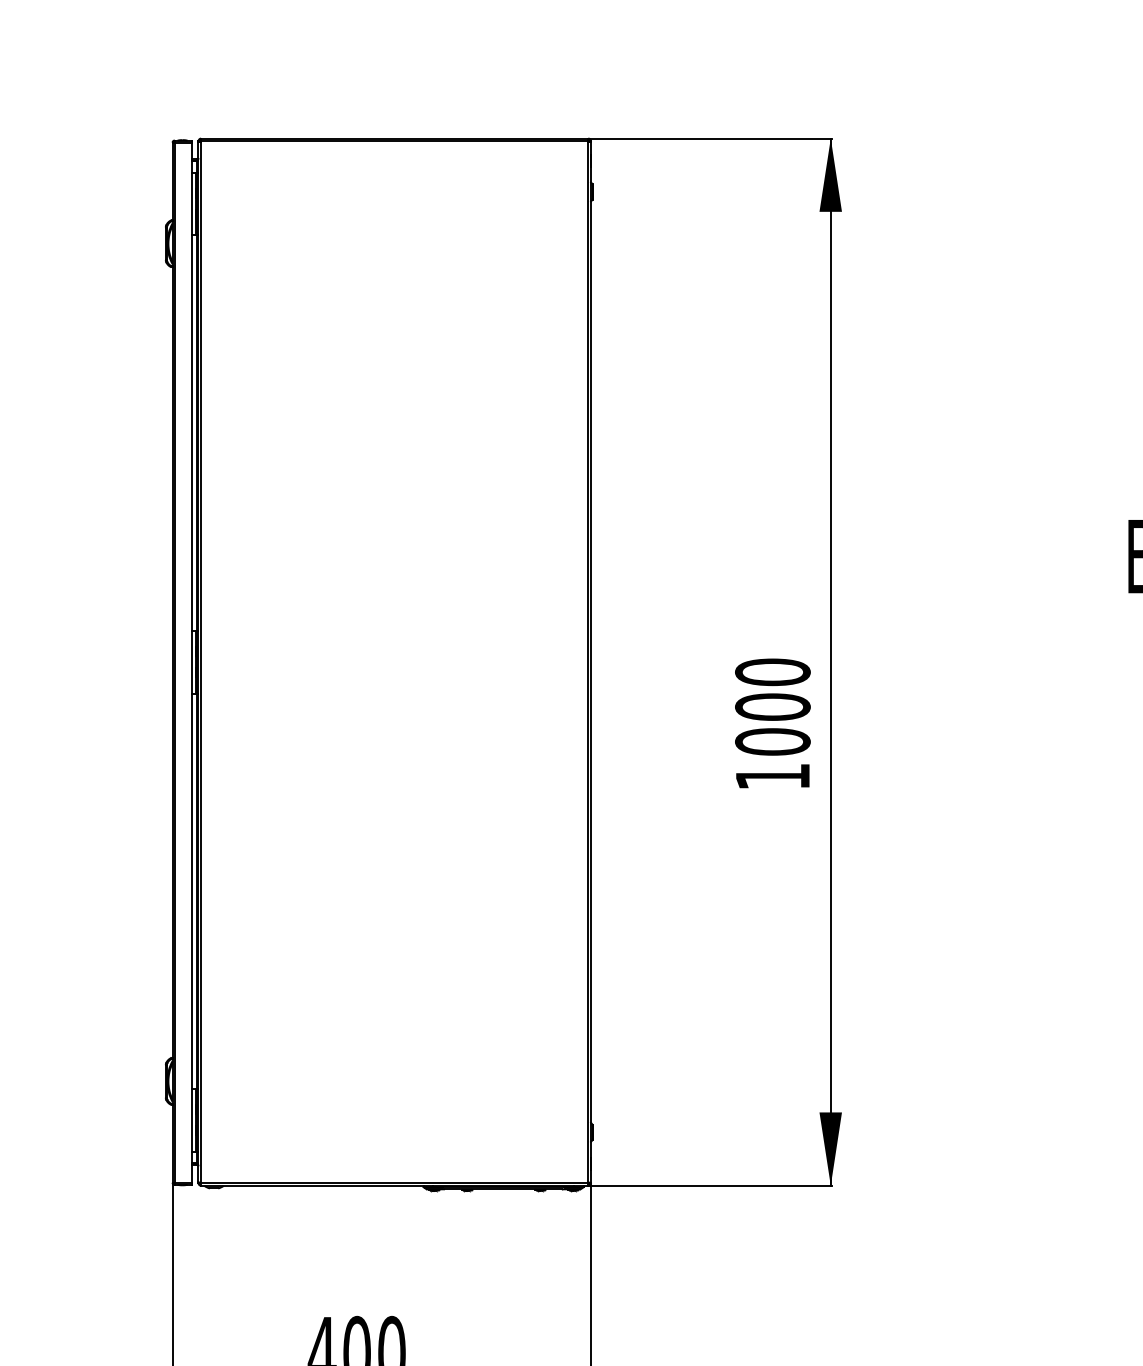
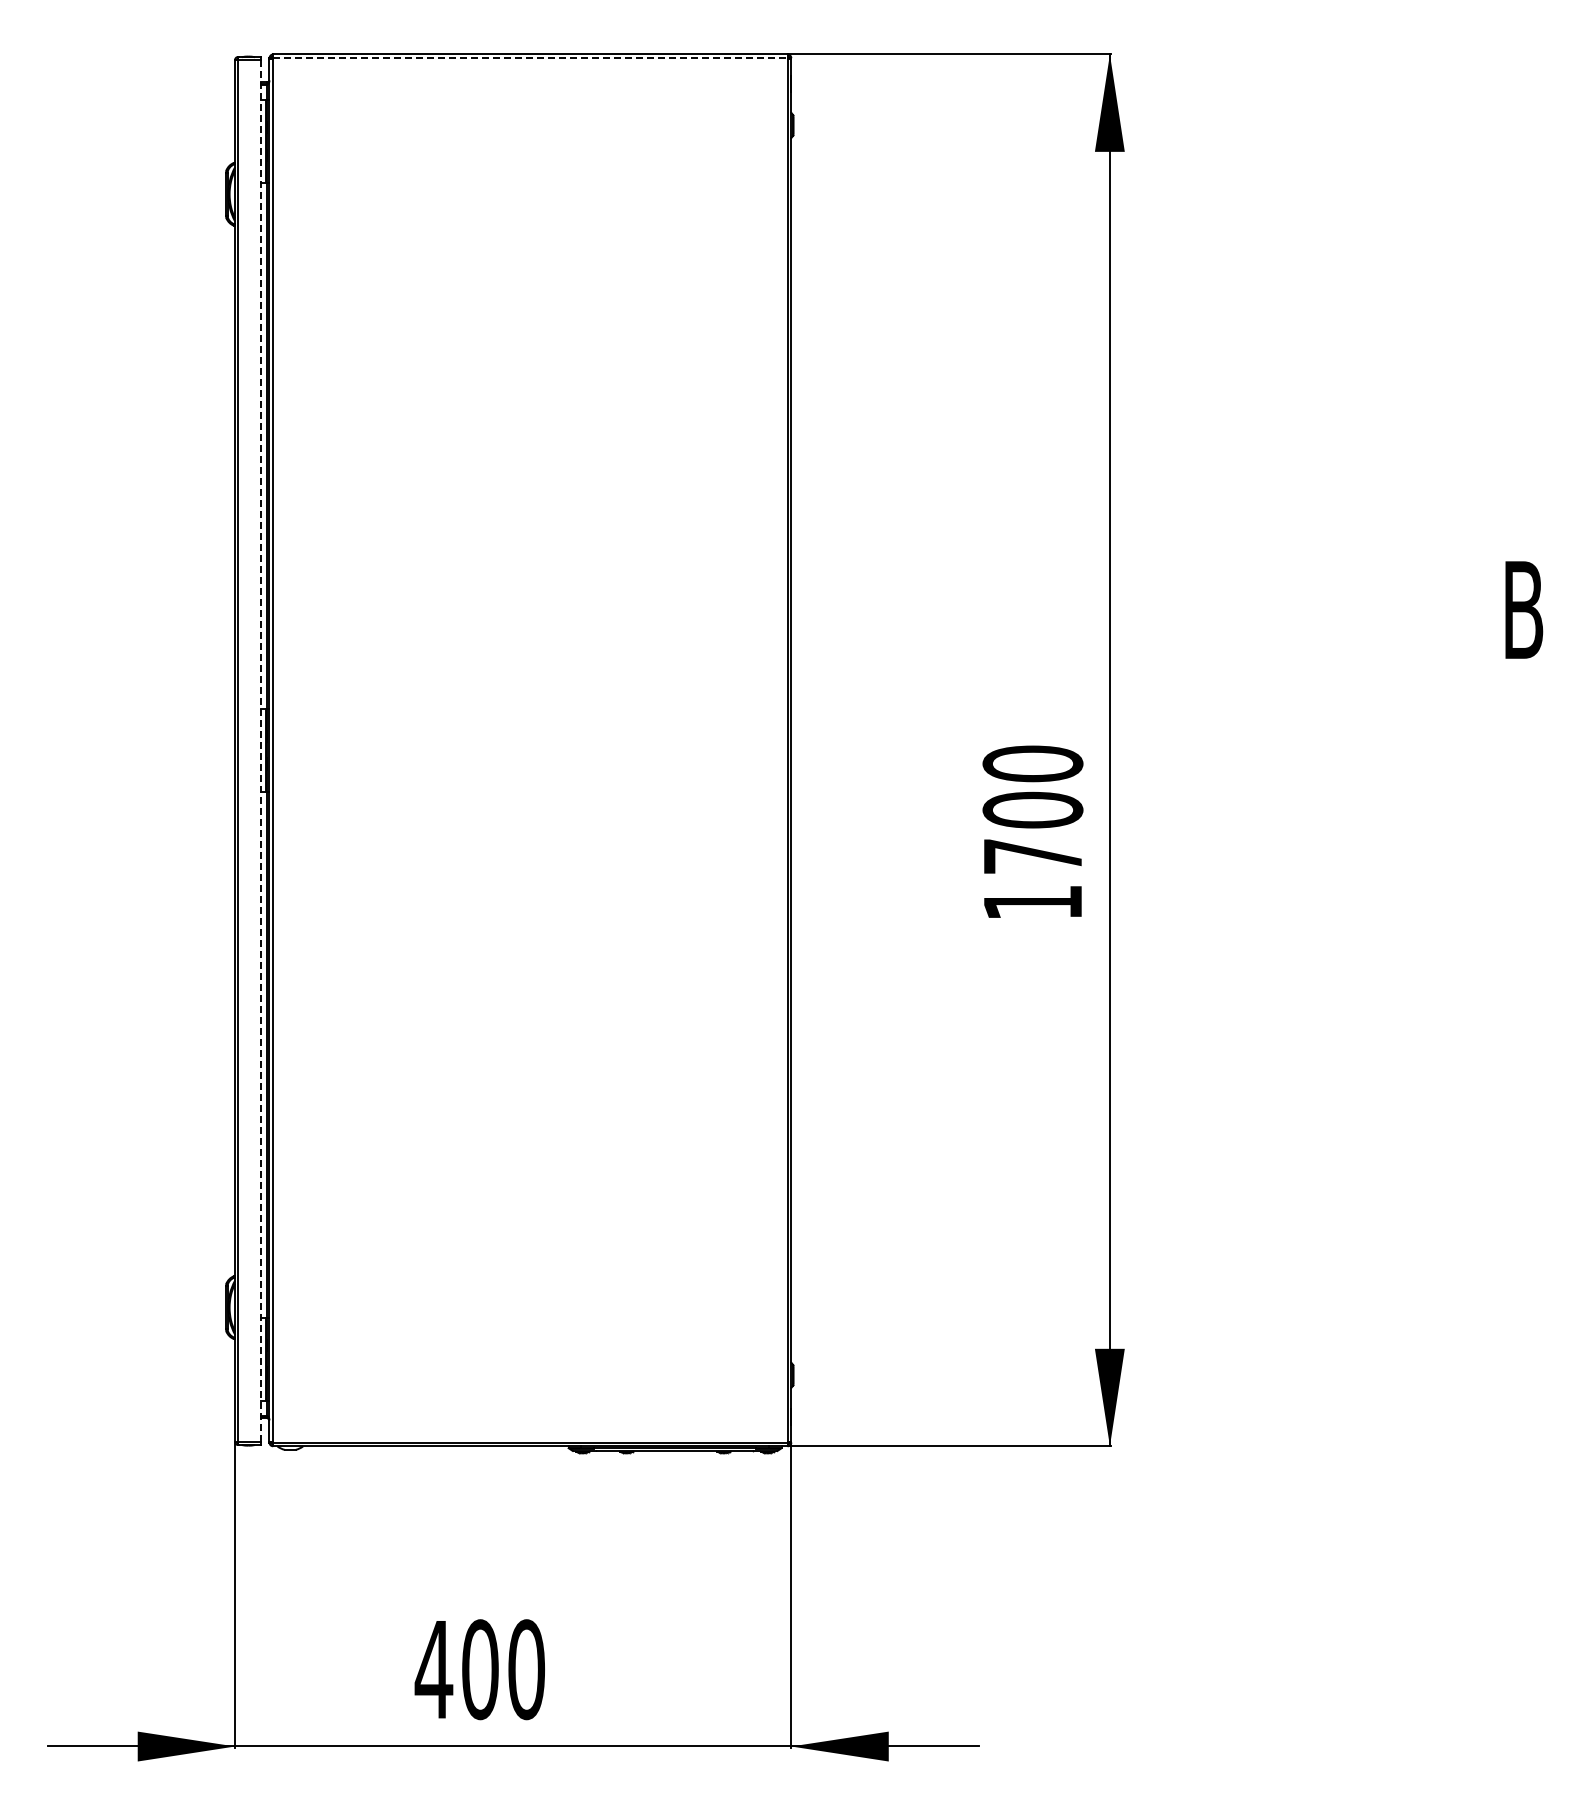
line: (394, 141) -> (530, 58), solid -> dashed
line: (191, 662) -> (260, 750), solid -> dashed
text: (772, 742) -> (1032, 856), 1000 -> 1700

